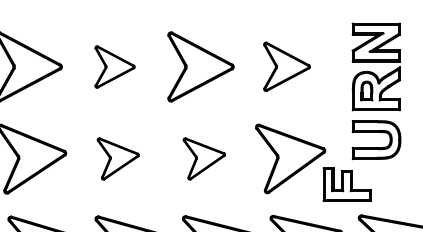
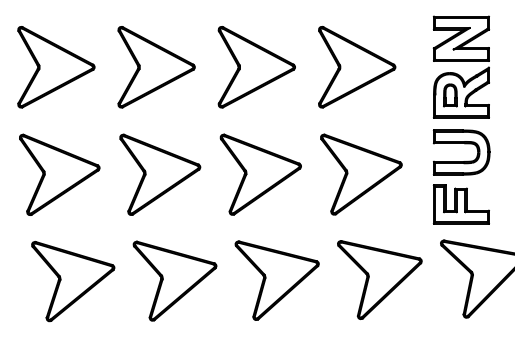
part: (287, 66) -> (357, 66), size x1.43
part: (115, 67) -> (156, 67), size x1.67
part: (118, 158) -> (160, 174), size x1.67
part: (204, 158) -> (260, 174), size x1.67
part: (346, 184) -> (460, 204), moved

